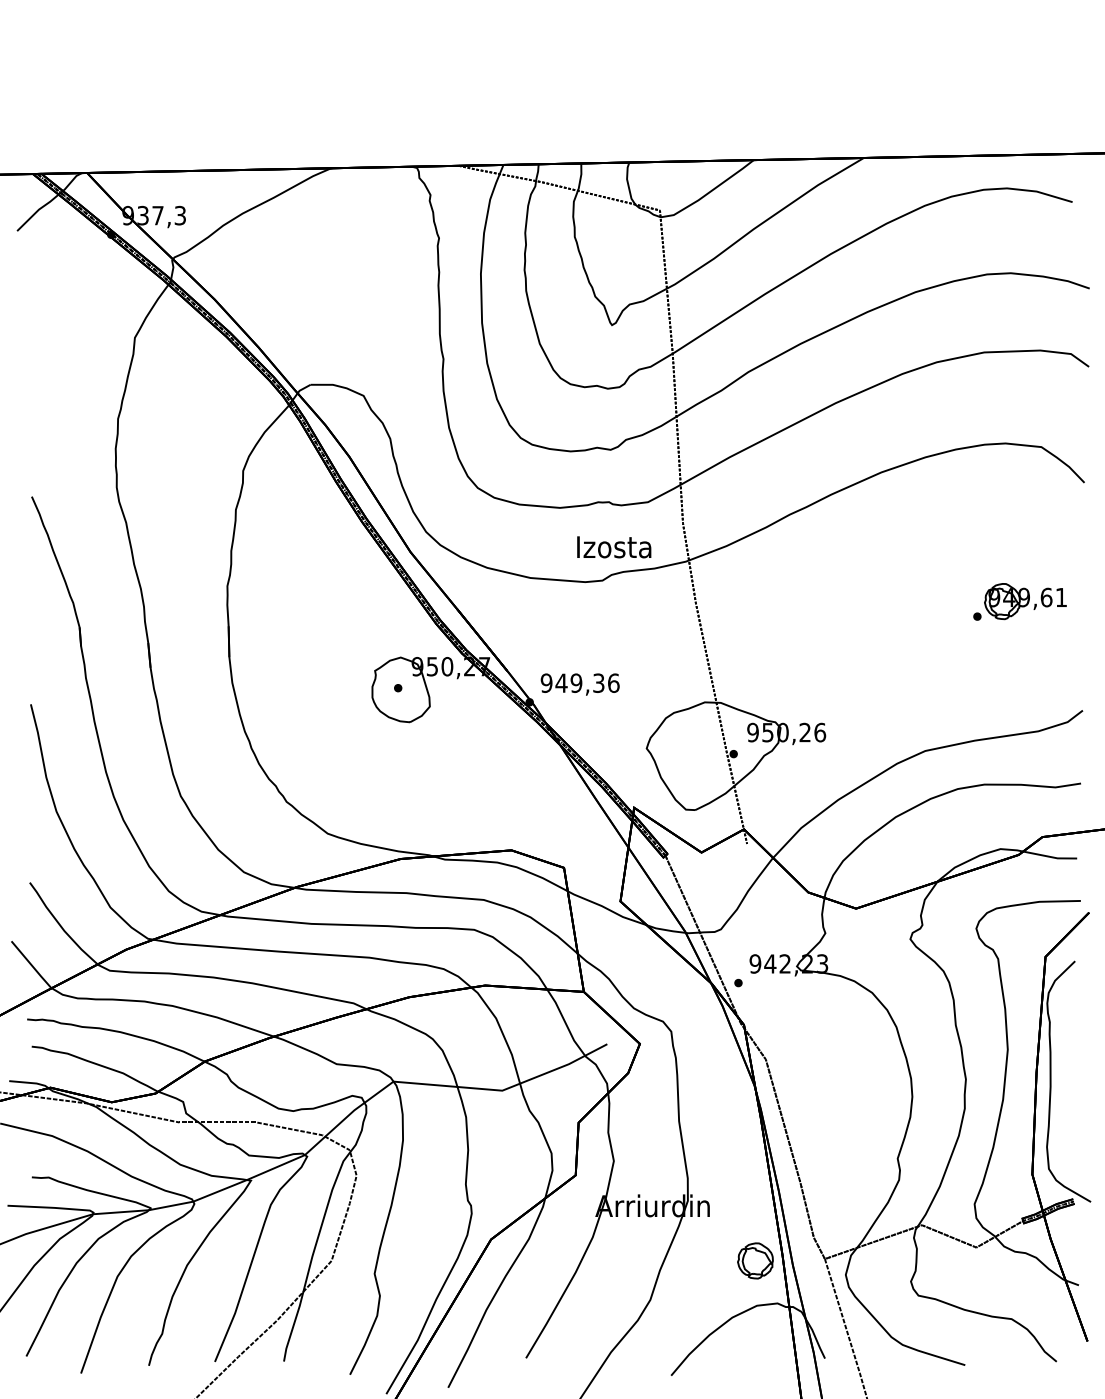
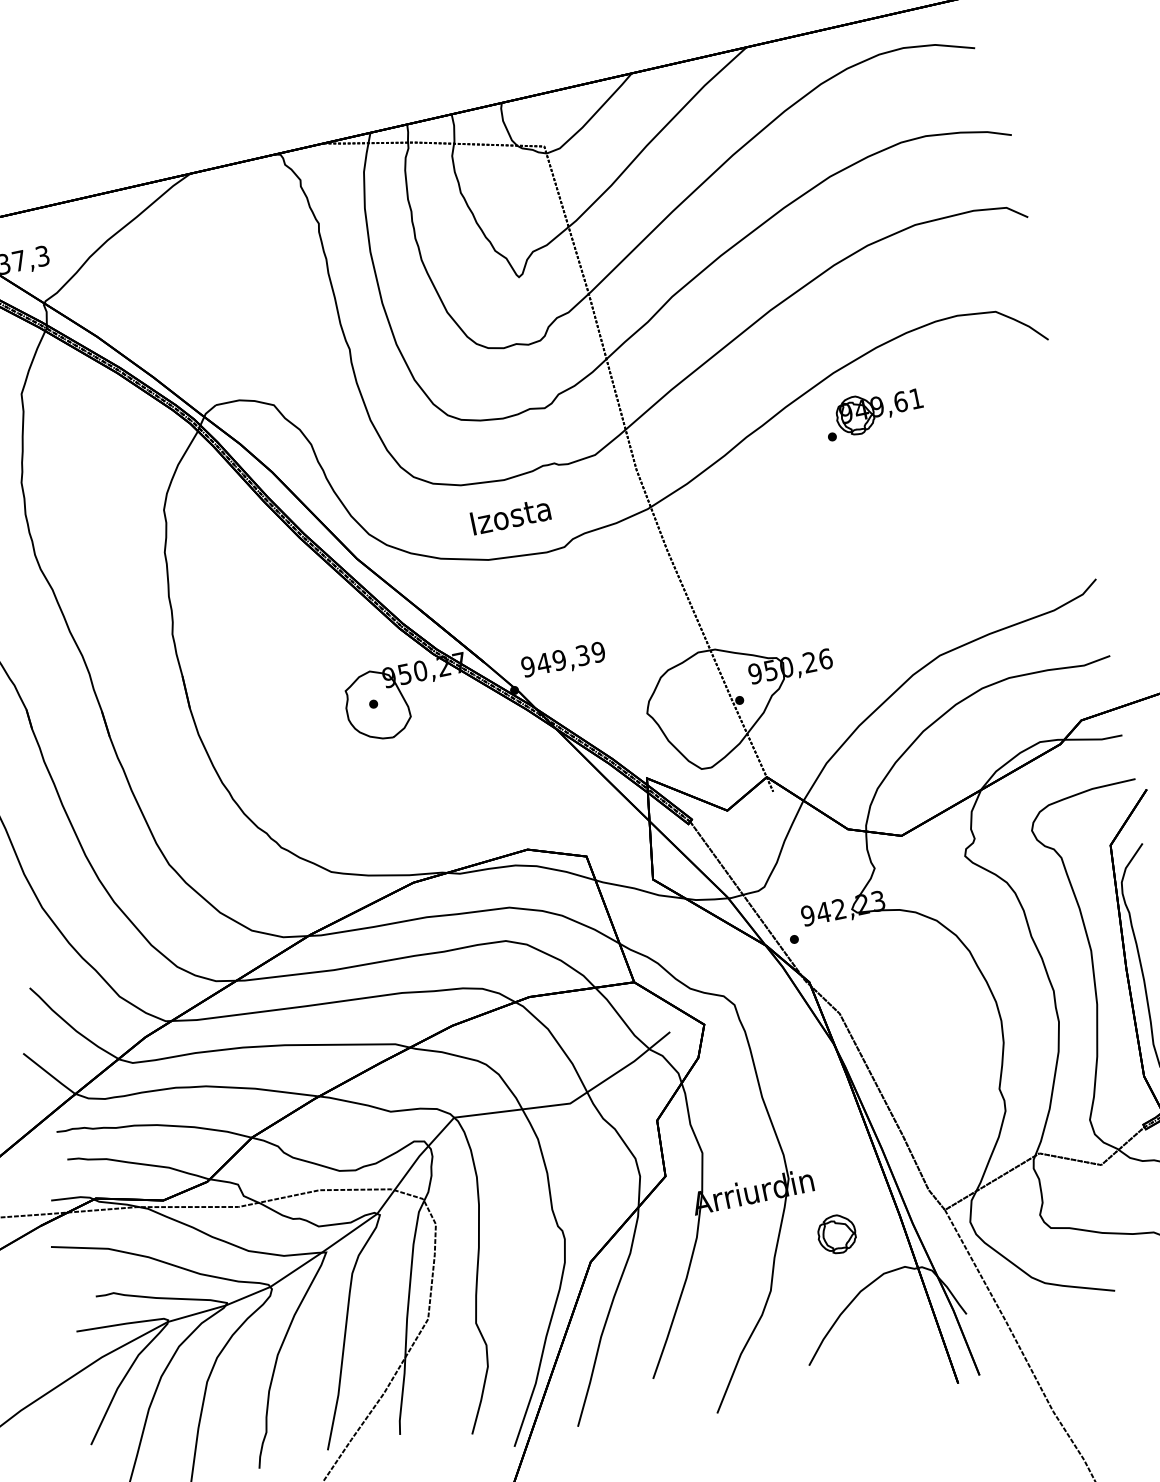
text: (614, 547) -> (511, 516), moved
part: (1019, 601) -> (873, 411), moved
text: (613, 682) -> (598, 651), 949,36 -> 949,39
part: (755, 1260) -> (836, 1233), moved

